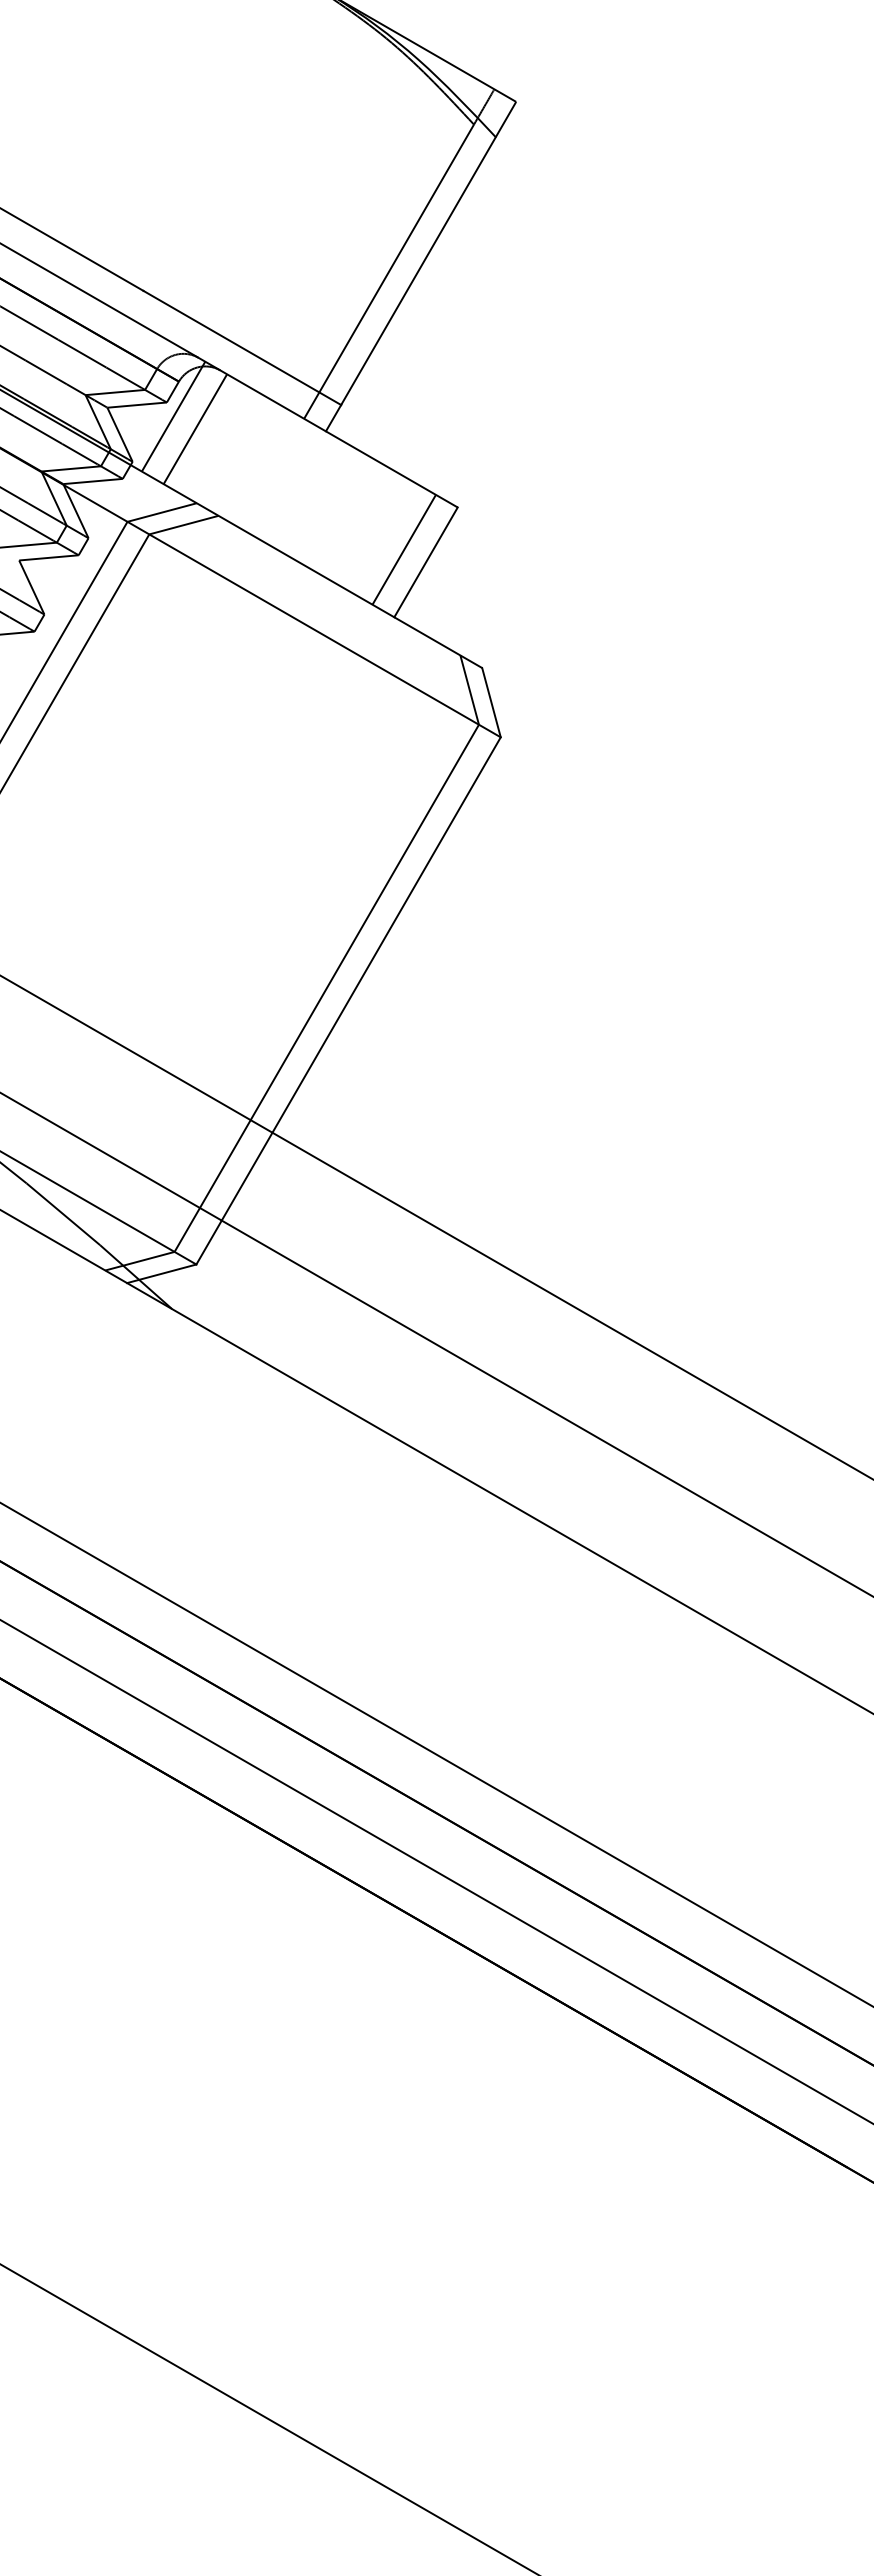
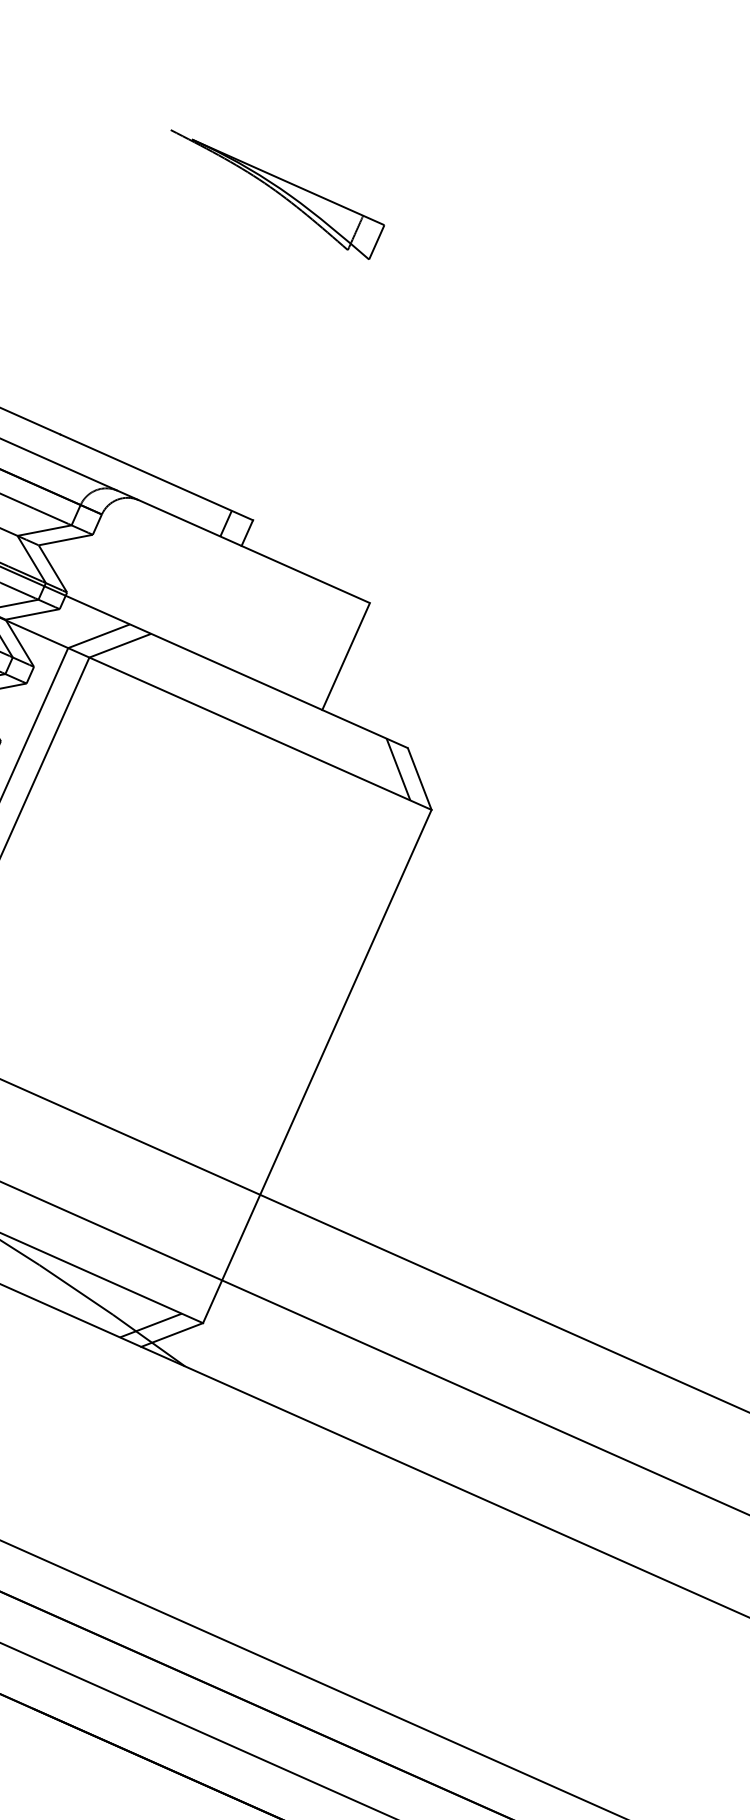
line: (396, 258) -> (289, 380), removed
line: (418, 271) -> (311, 390), removed
line: (173, 416) -> (100, 547), removed
line: (195, 429) -> (121, 556), removed
line: (403, 549) -> (324, 646), removed
line: (326, 987) -> (295, 1056), removed

